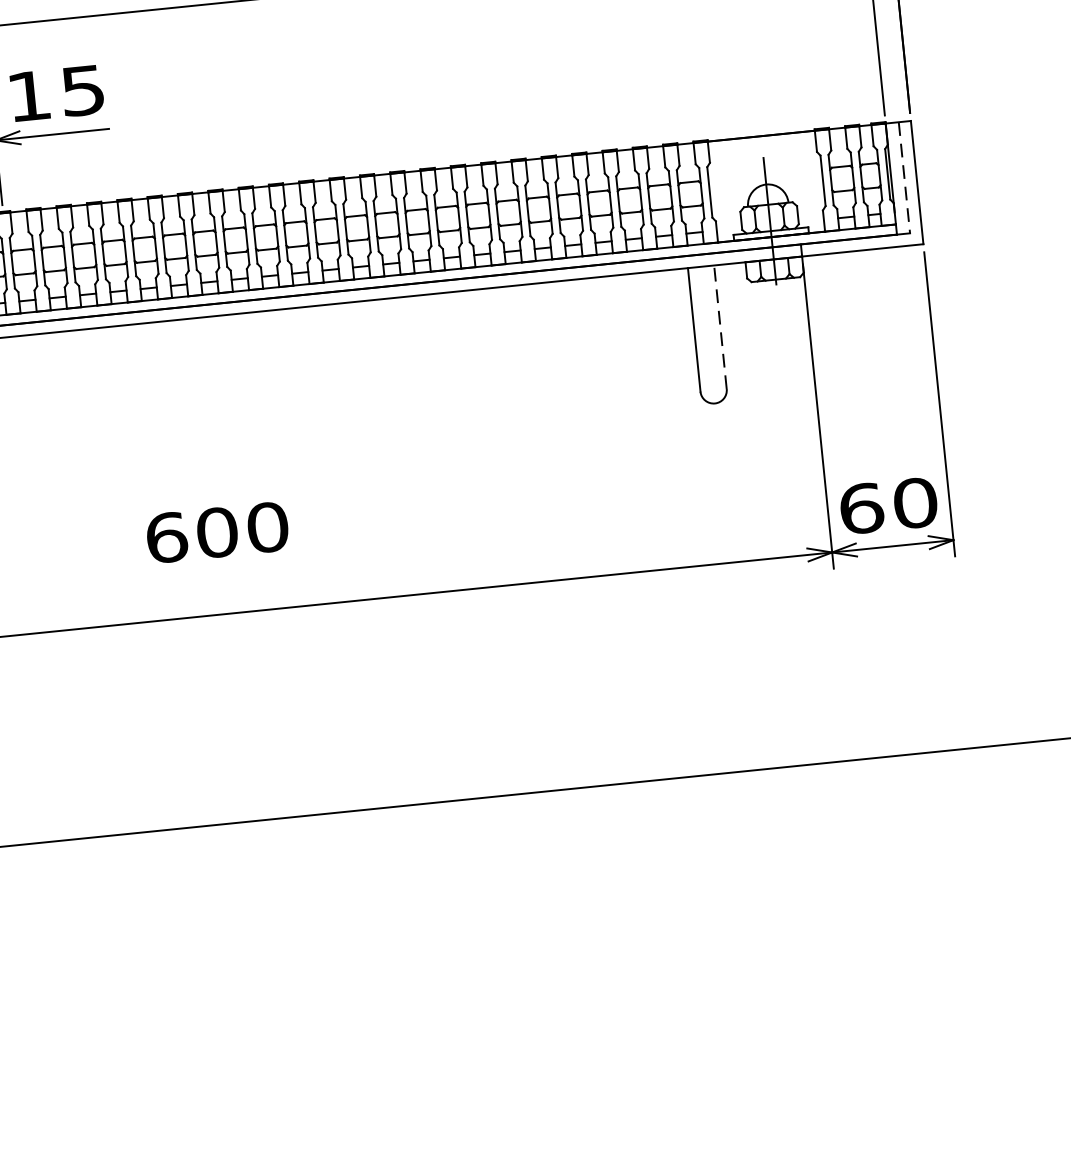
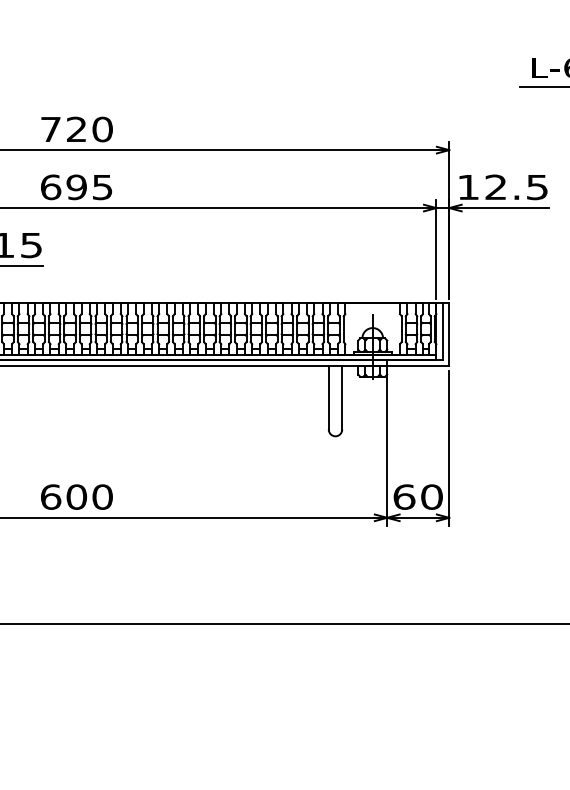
line: (905, 179) -> (443, 332), dashed -> solid
line: (720, 326) -> (342, 397), dashed -> solid
text: (216, 531) -> (76, 496), moved

